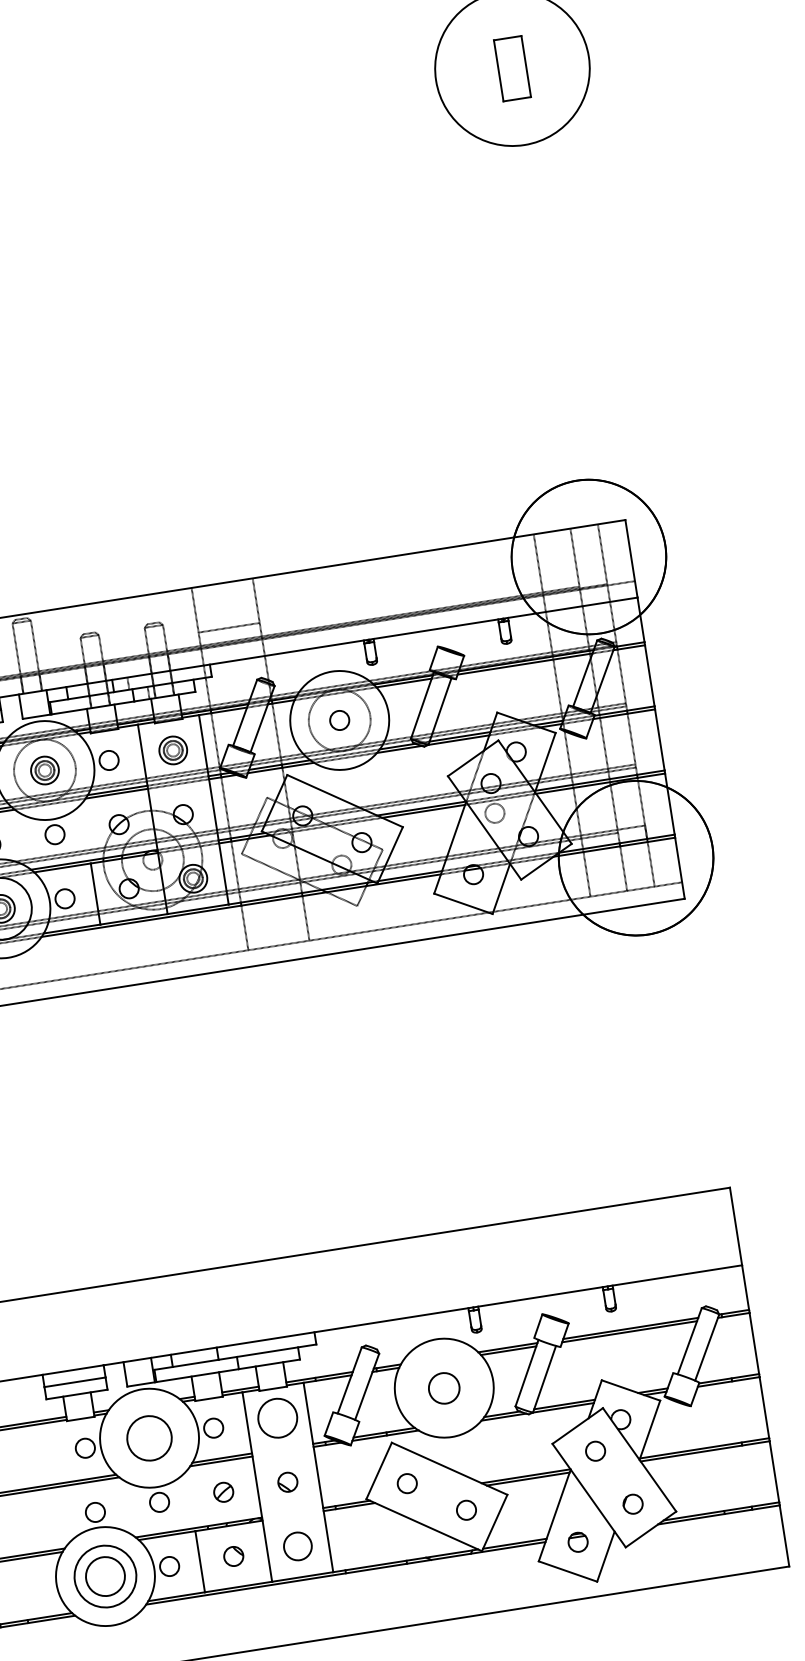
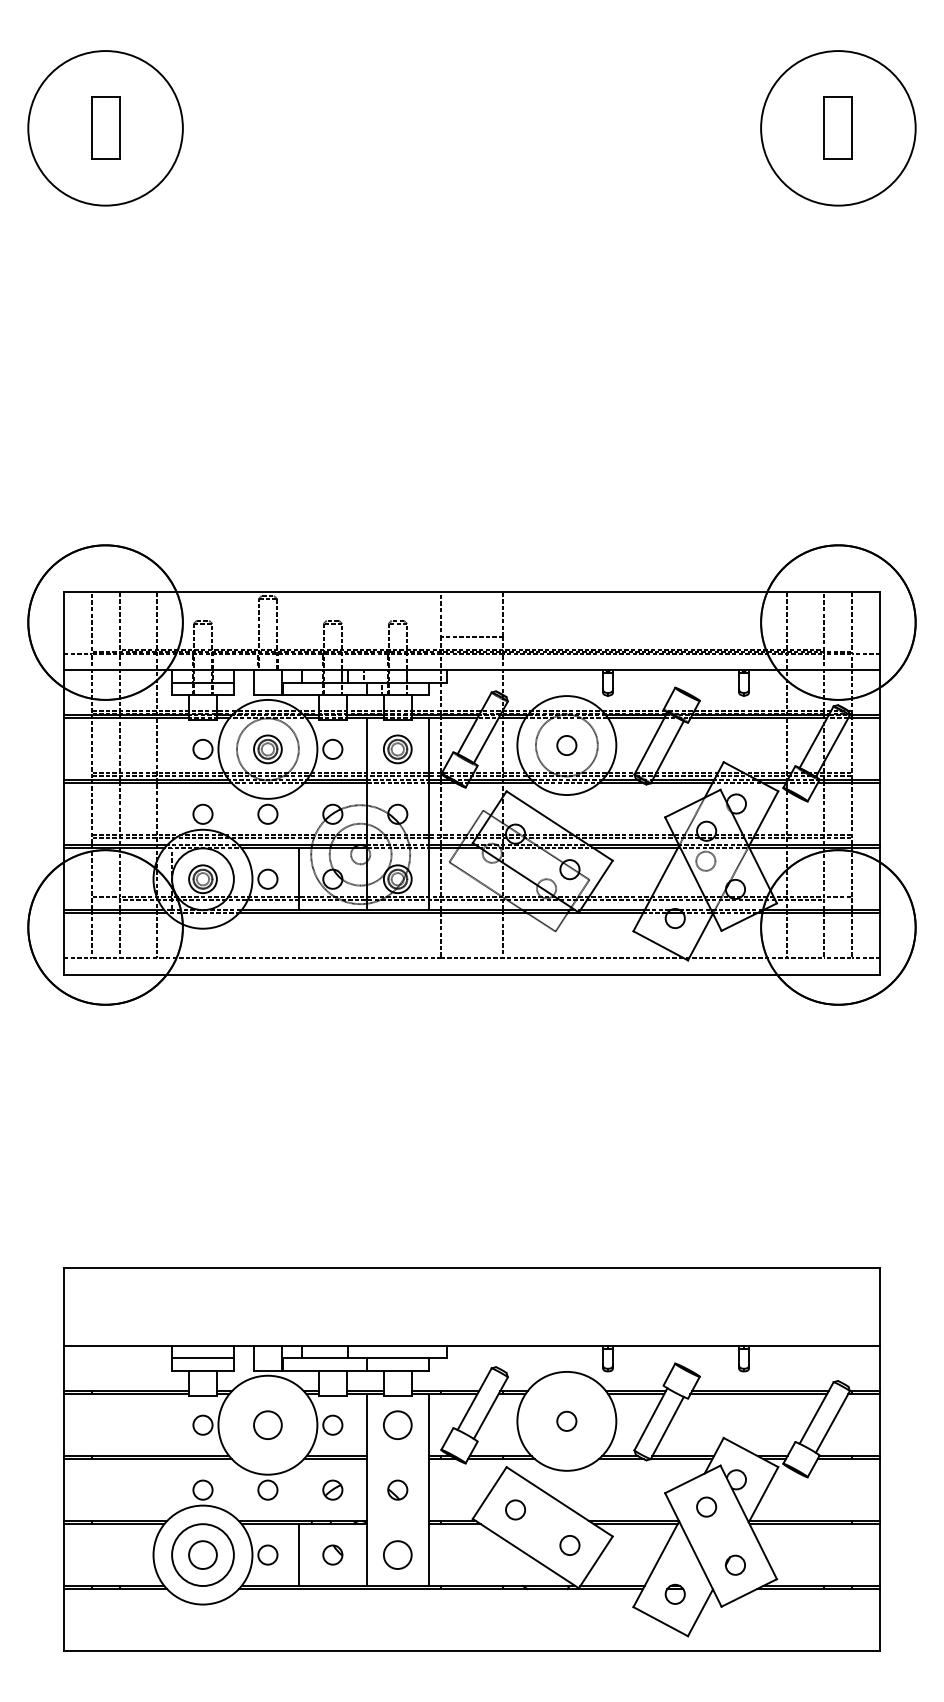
circle: (443, 1387) -> (566, 1420), size x0.62
circle: (277, 1417) -> (397, 1424), size x0.71
circle: (148, 1437) -> (267, 1424), size x0.62
circle: (105, 1577) -> (202, 1555), size x0.71

